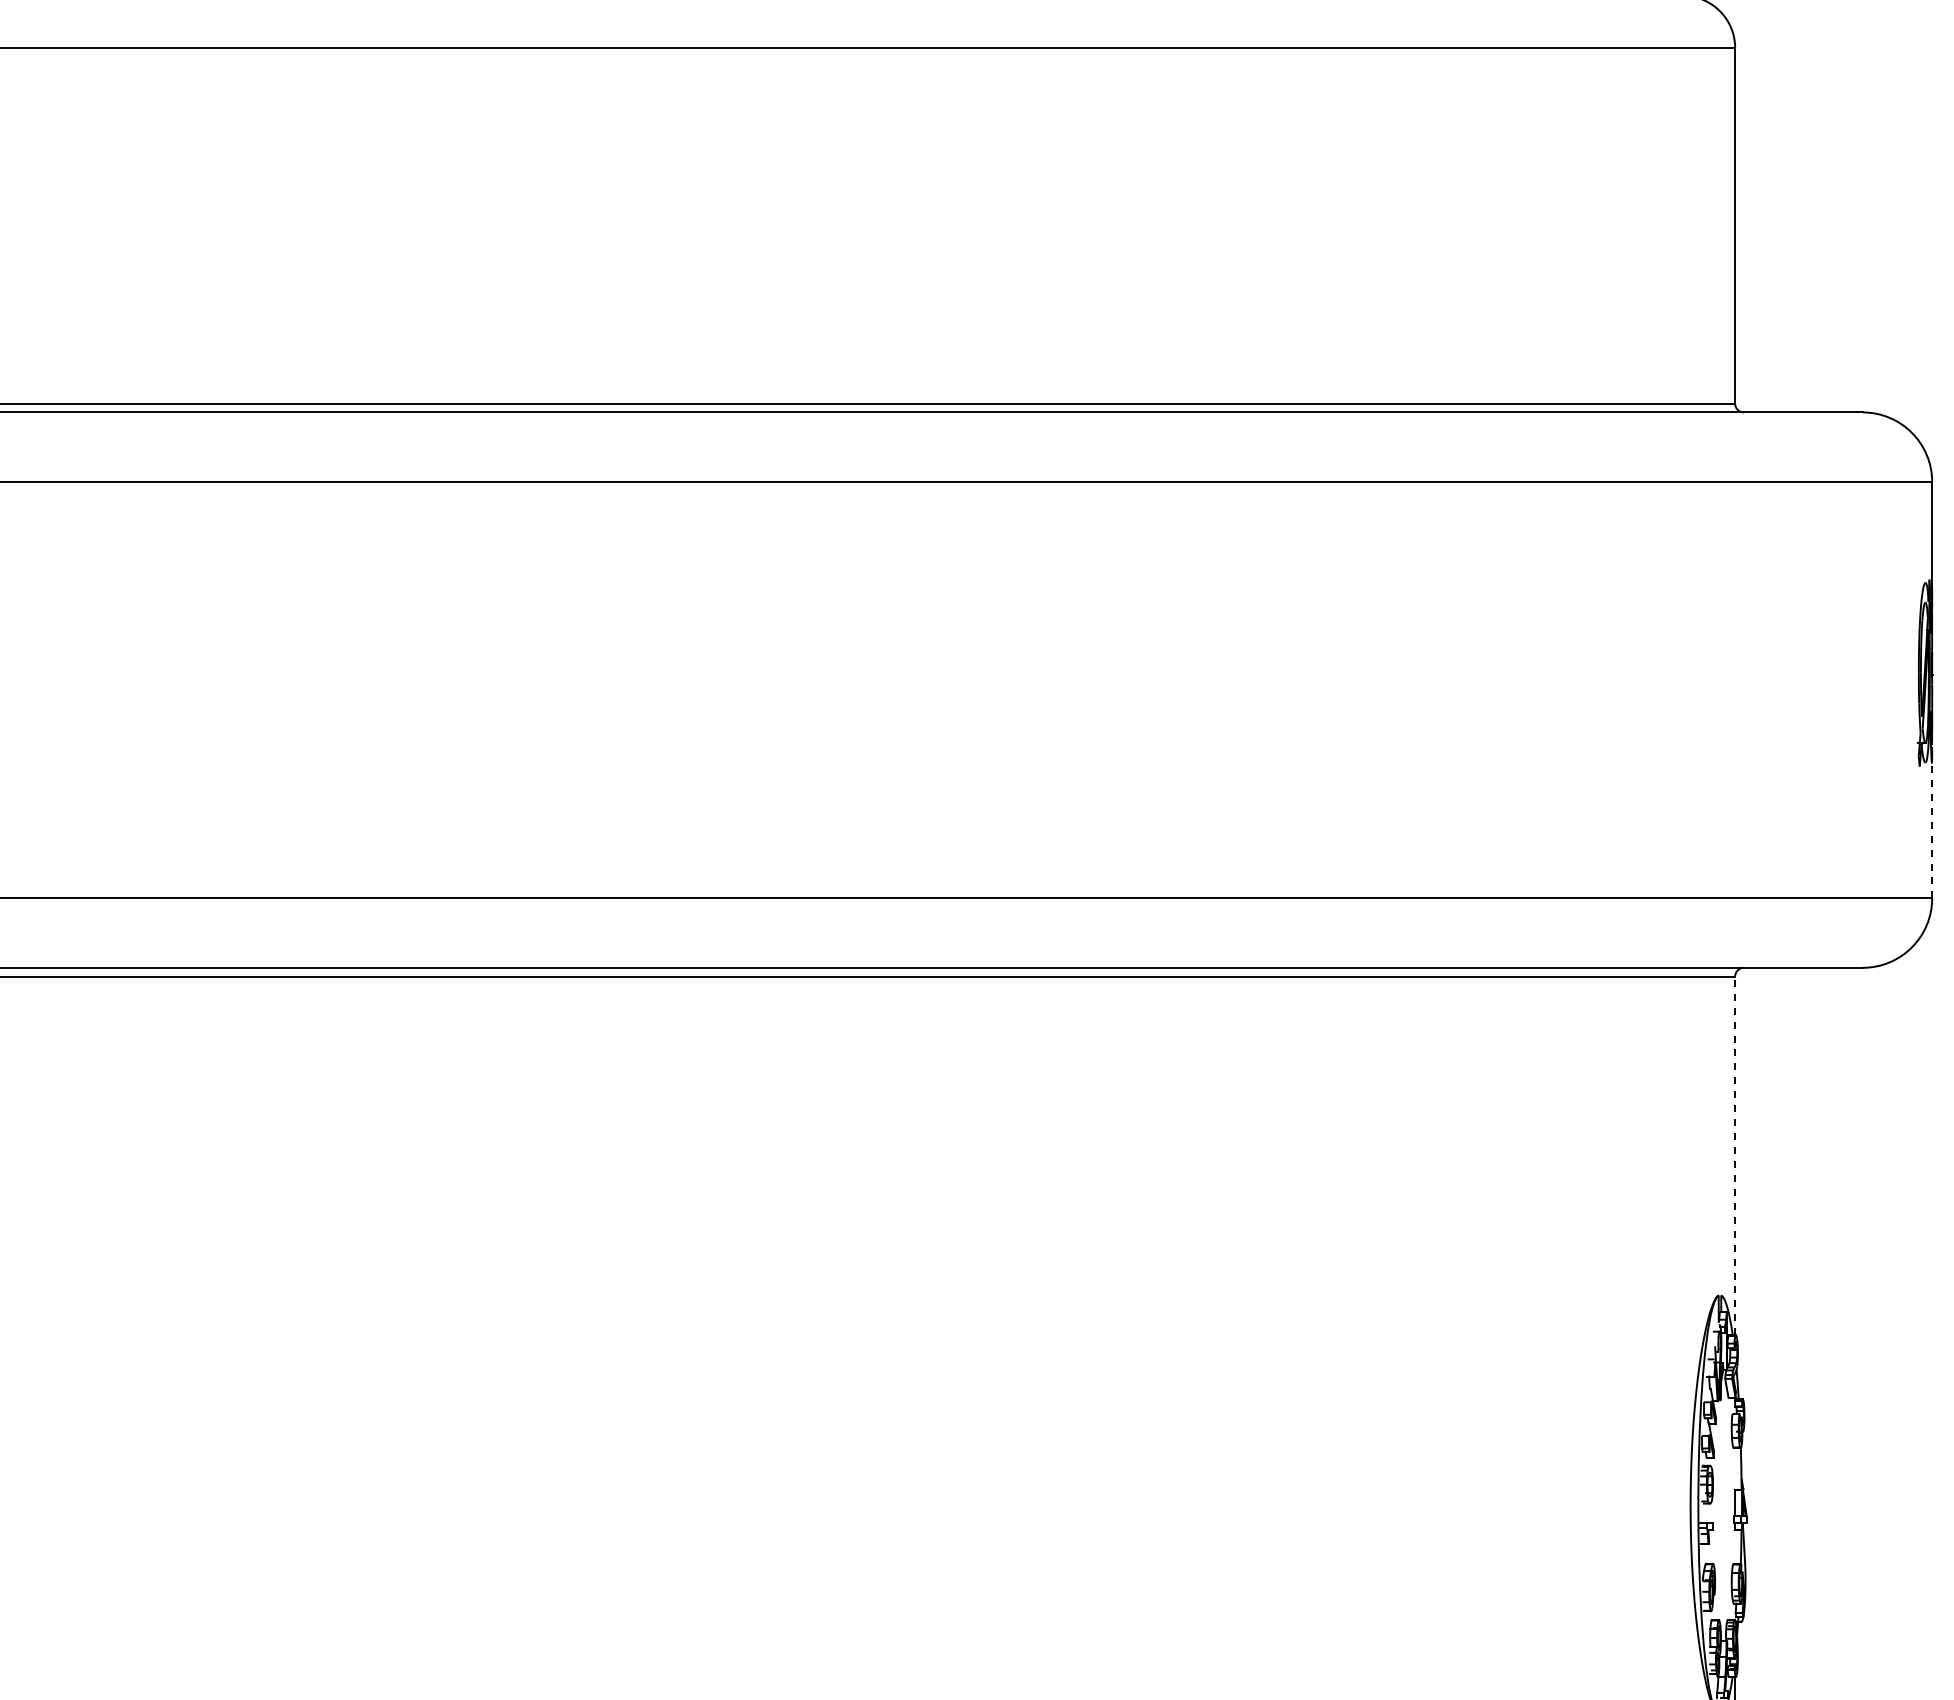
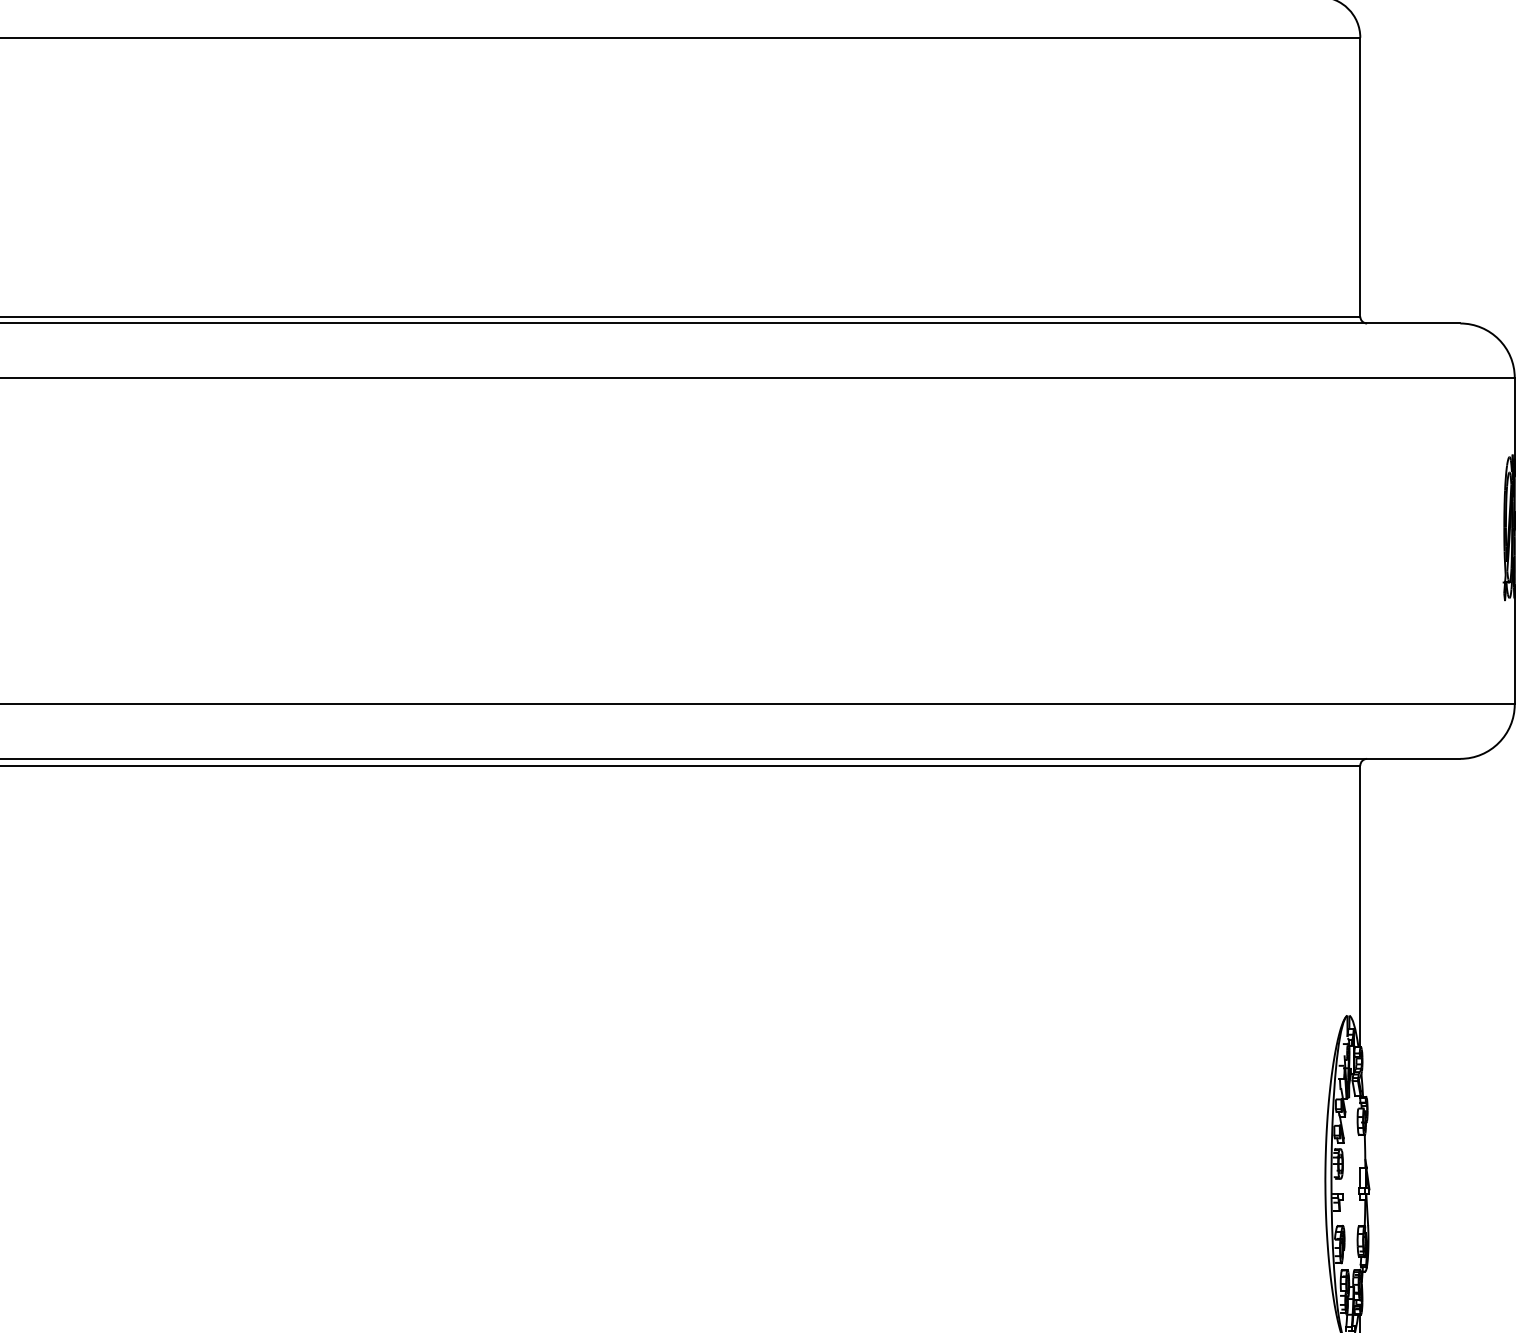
line: (1932, 821) -> (1515, 644), dashed -> solid
line: (1735, 1155) -> (1360, 905), dashed -> solid

